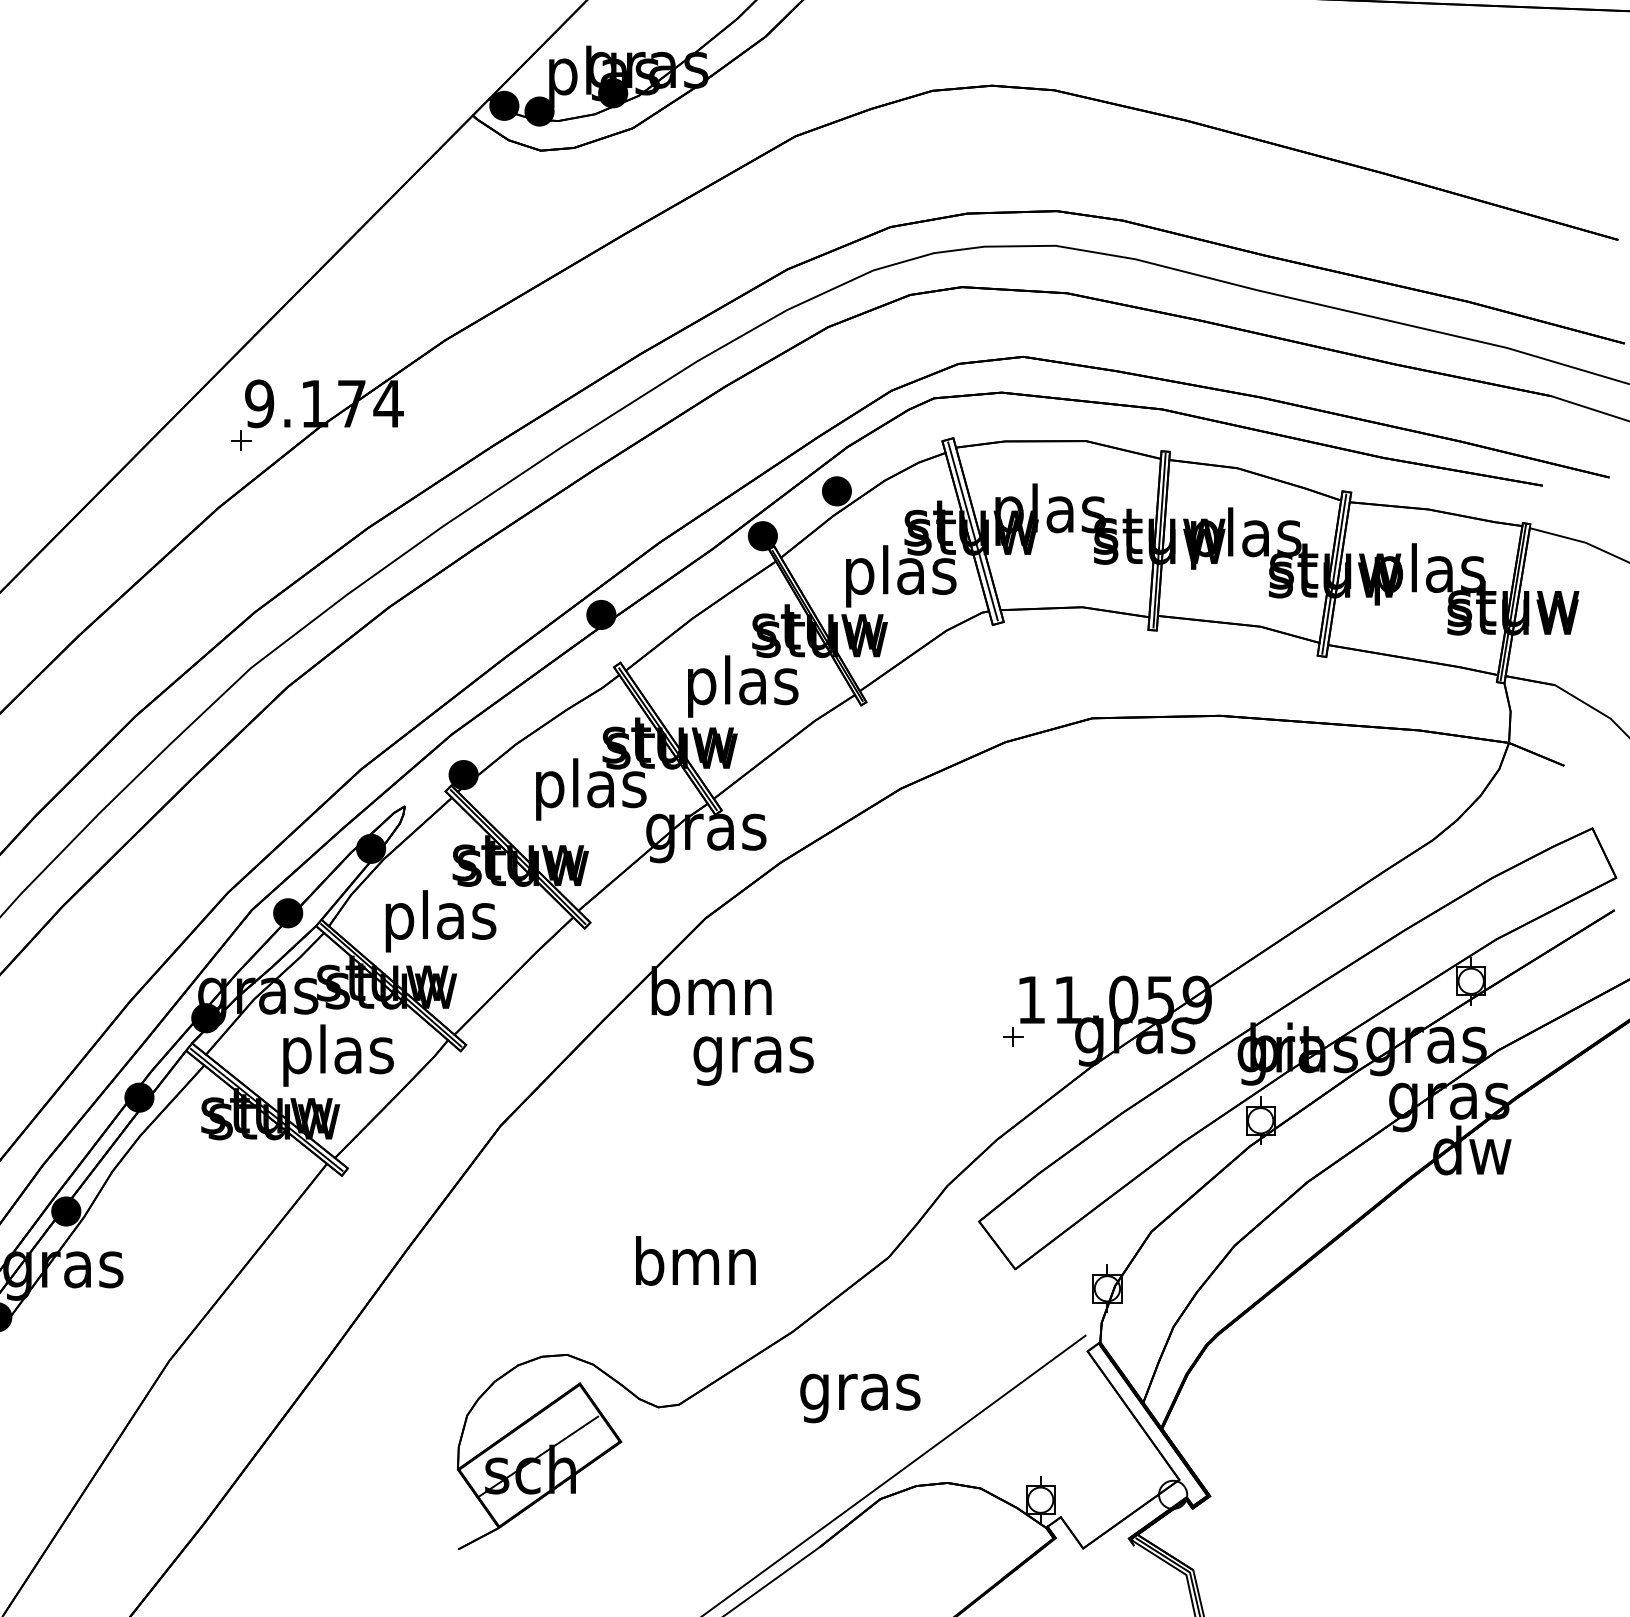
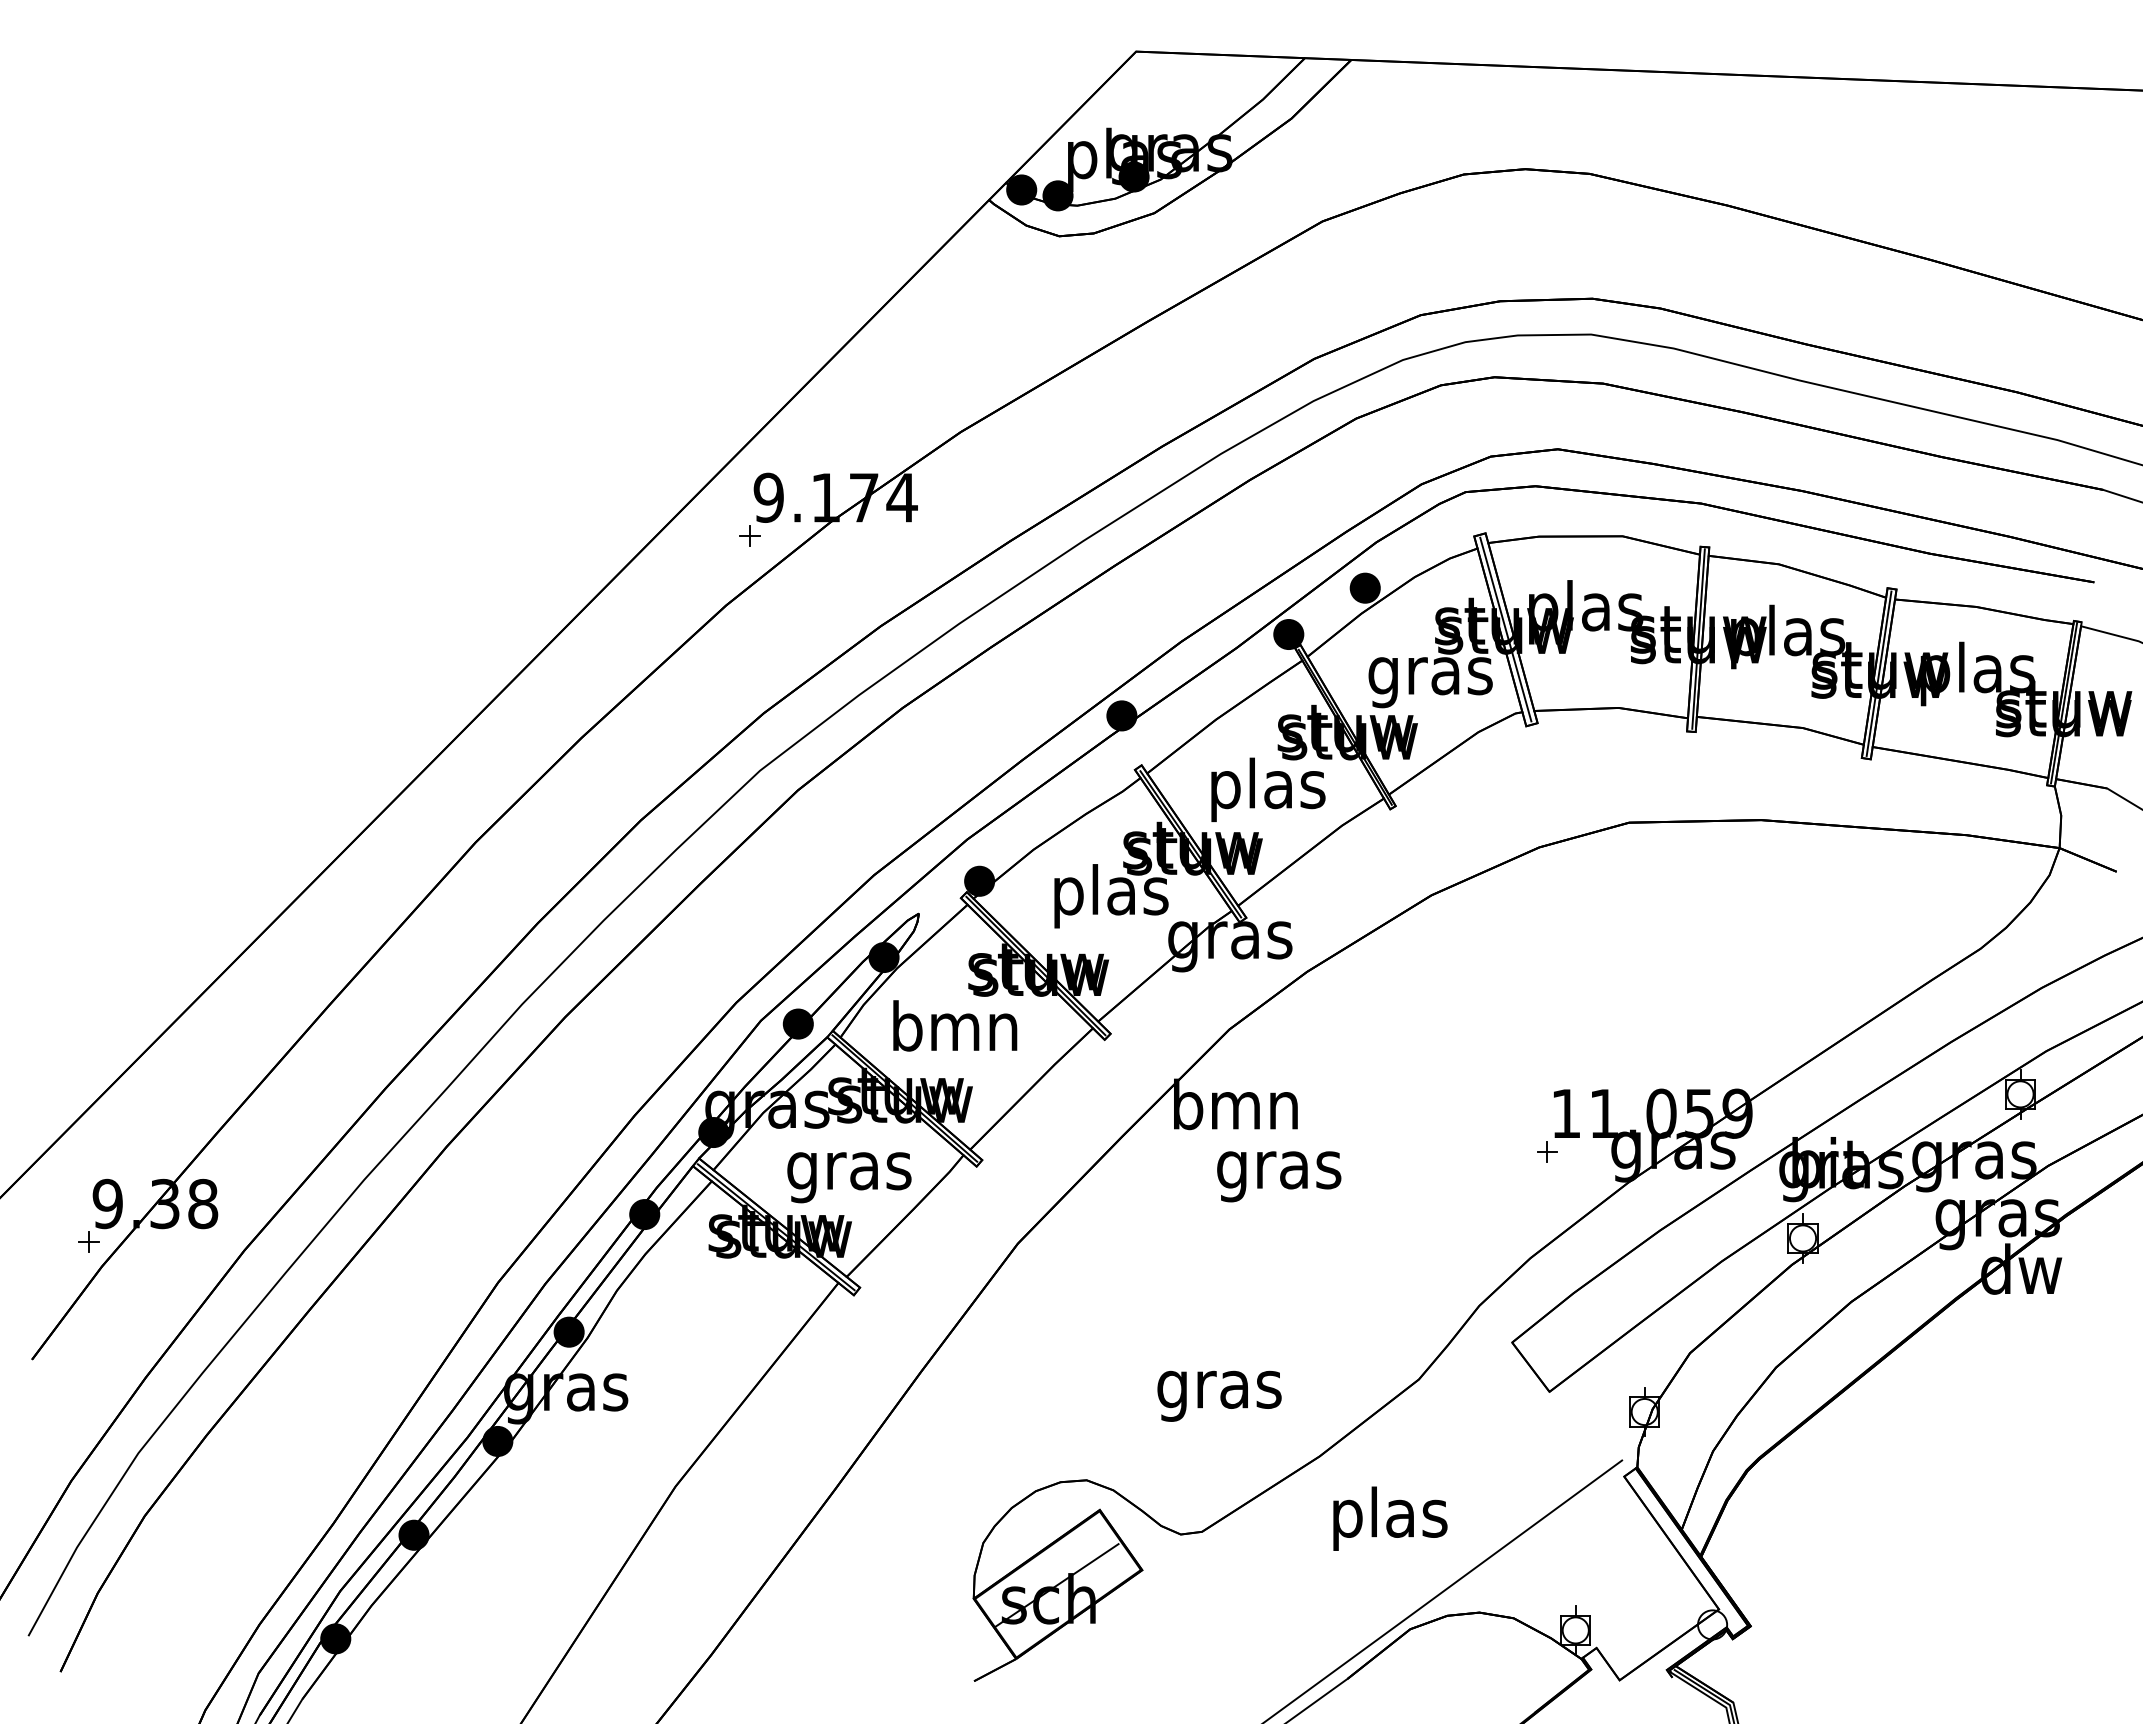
text: (900, 575) -> (1430, 675), plas -> gras
text: (440, 921) -> (955, 1032), plas -> bmn
text: (337, 1055) -> (849, 1171), plas -> gras
text: (695, 1266) -> (1219, 1389), bmn -> gras
text: (860, 1391) -> (1389, 1518), gras -> plas

